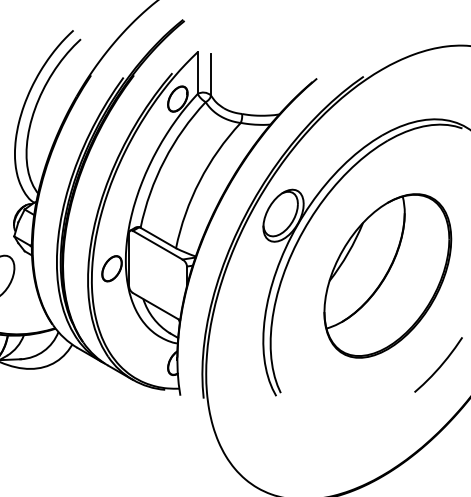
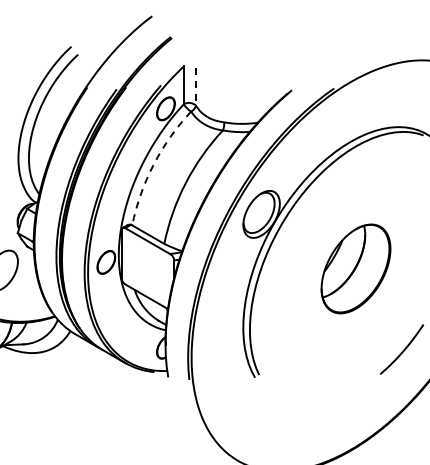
line: (210, 74) -> (195, 86), solid -> dashed
arc: (164, 160) -> (153, 164), solid -> dashed
part: (387, 275) -> (355, 268), size x0.6

